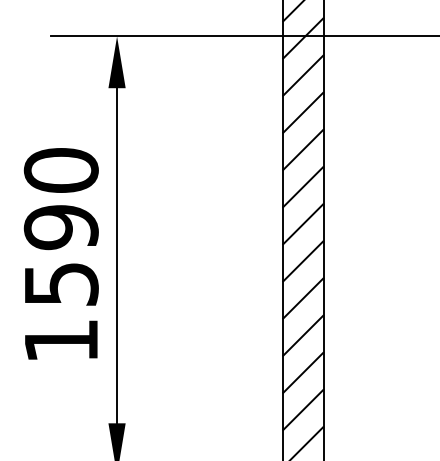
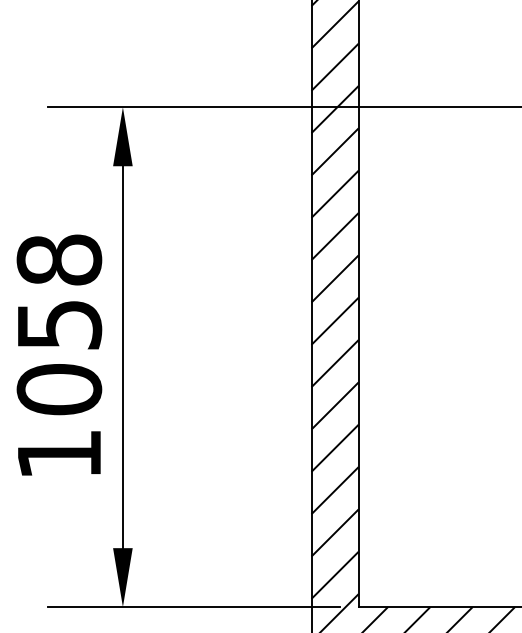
text: (61, 227) -> (59, 324), 1590 -> 1058

